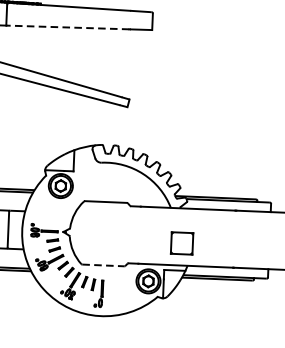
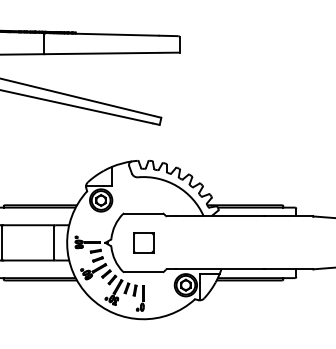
line: (66, 27) -> (100, 53), dashed -> solid
part: (182, 243) -> (143, 242), moved
line: (104, 265) -> (144, 272), dashed -> solid

